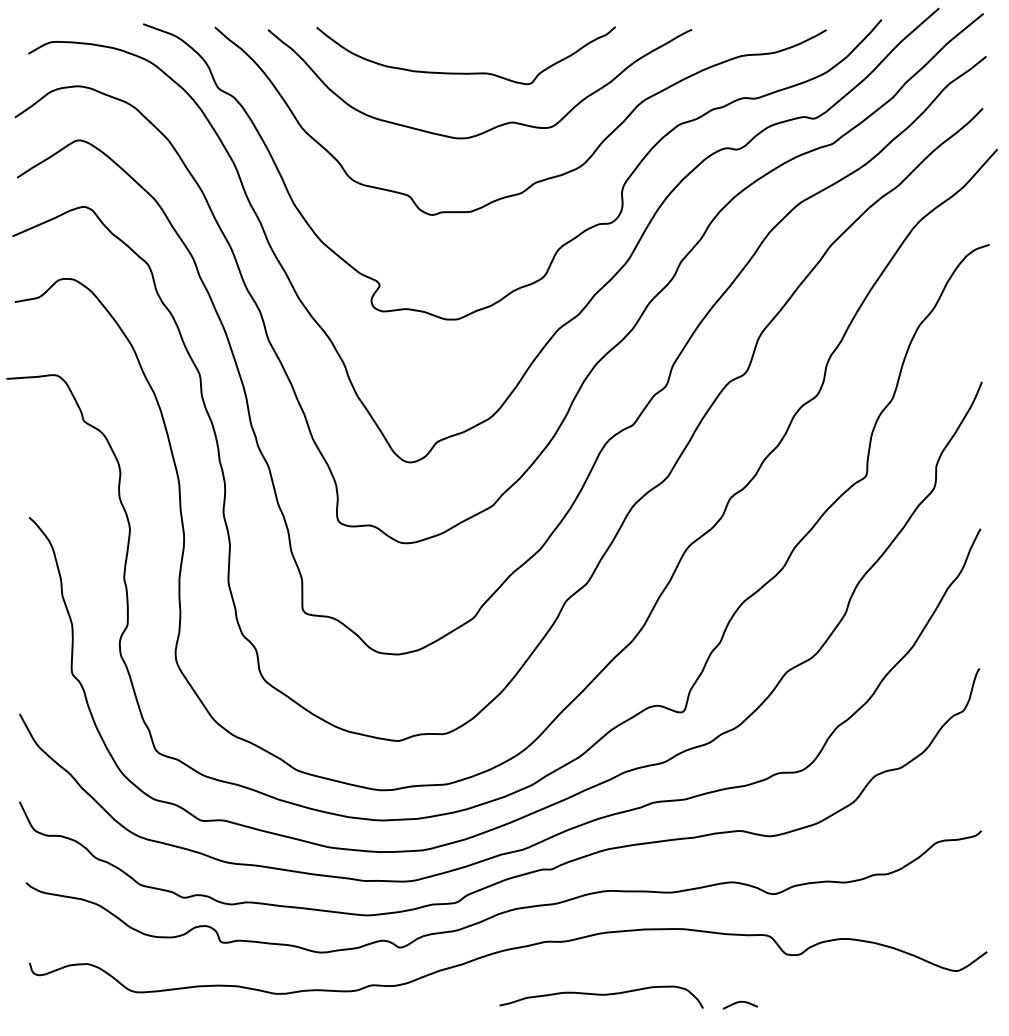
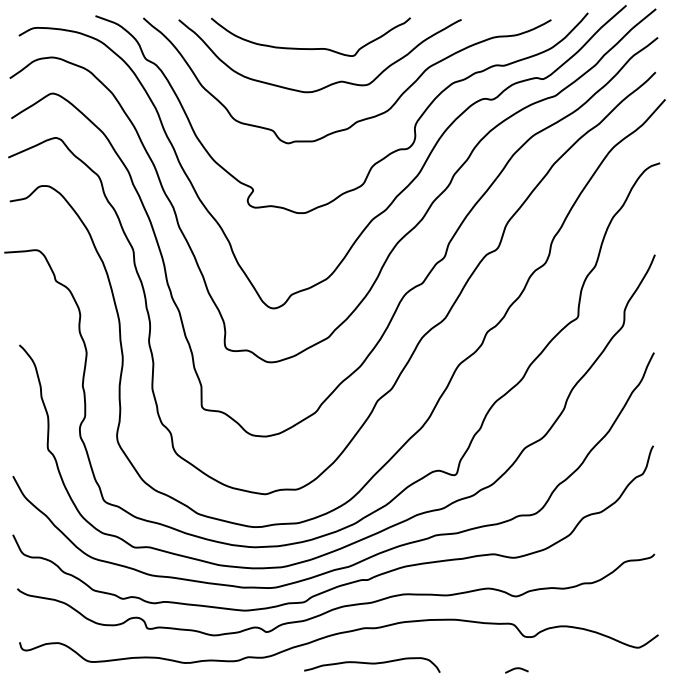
curve: (601, 996) -> (372, 664), moved
curve: (739, 1003) -> (516, 669), moved

